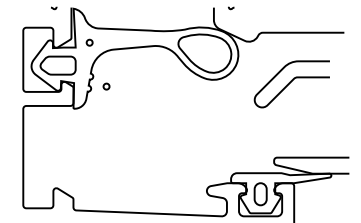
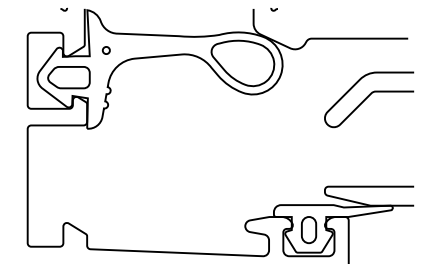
curve: (291, 82) -> (368, 97), moved
circle: (105, 86) -> (125, 102), removed

